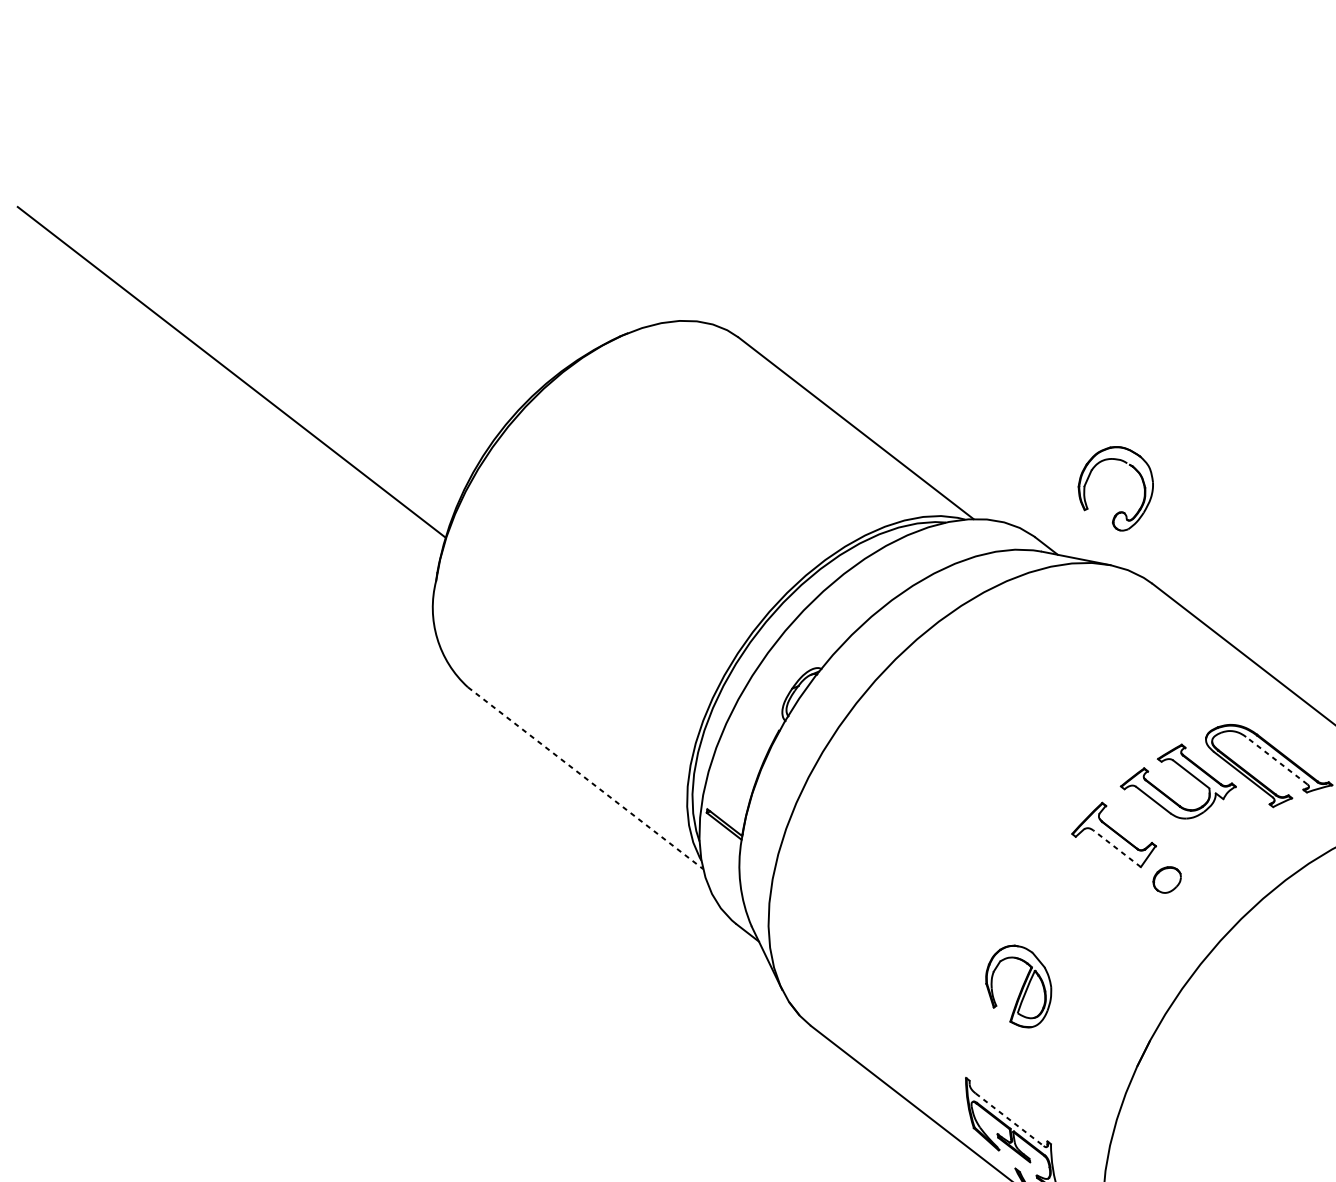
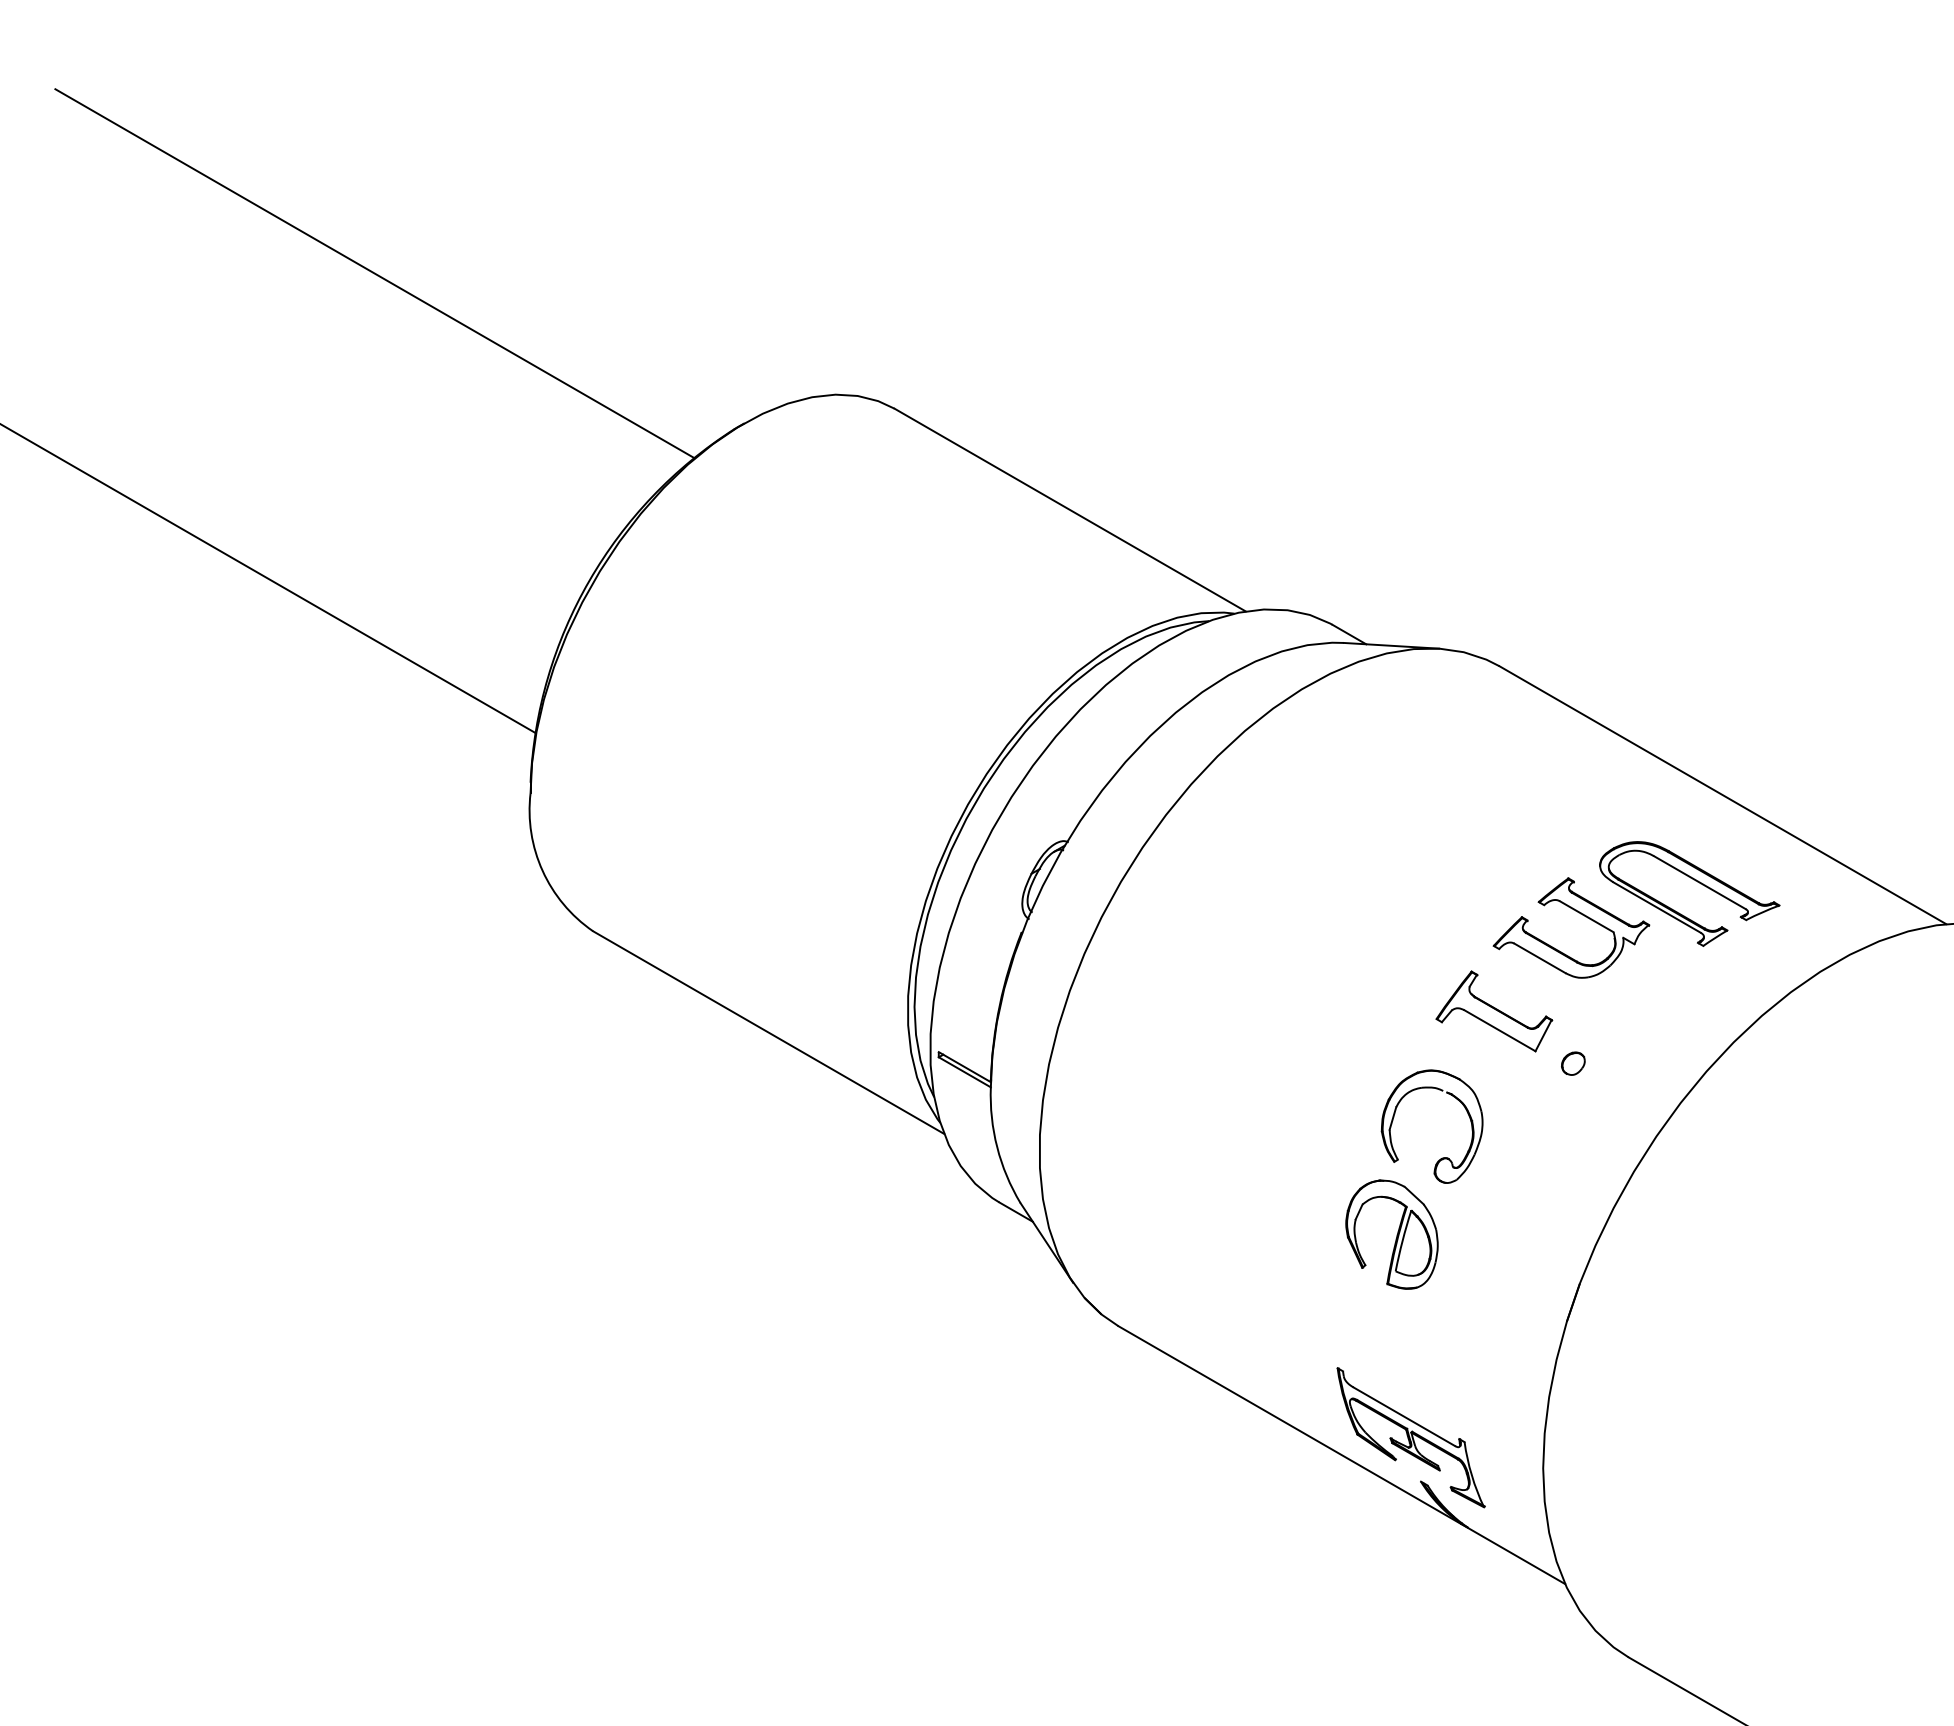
line: (373, 188) -> (374, 273), added
part: (1120, 511) -> (1442, 1157), moved
line: (1276, 760) -> (1699, 882), dashed -> solid
line: (585, 778) -> (768, 1032), dashed -> solid
line: (1116, 848) -> (1499, 1030), dashed -> solid
part: (1167, 879) -> (1573, 1063), size x0.62
line: (1009, 1119) -> (1404, 1416), dashed -> solid

